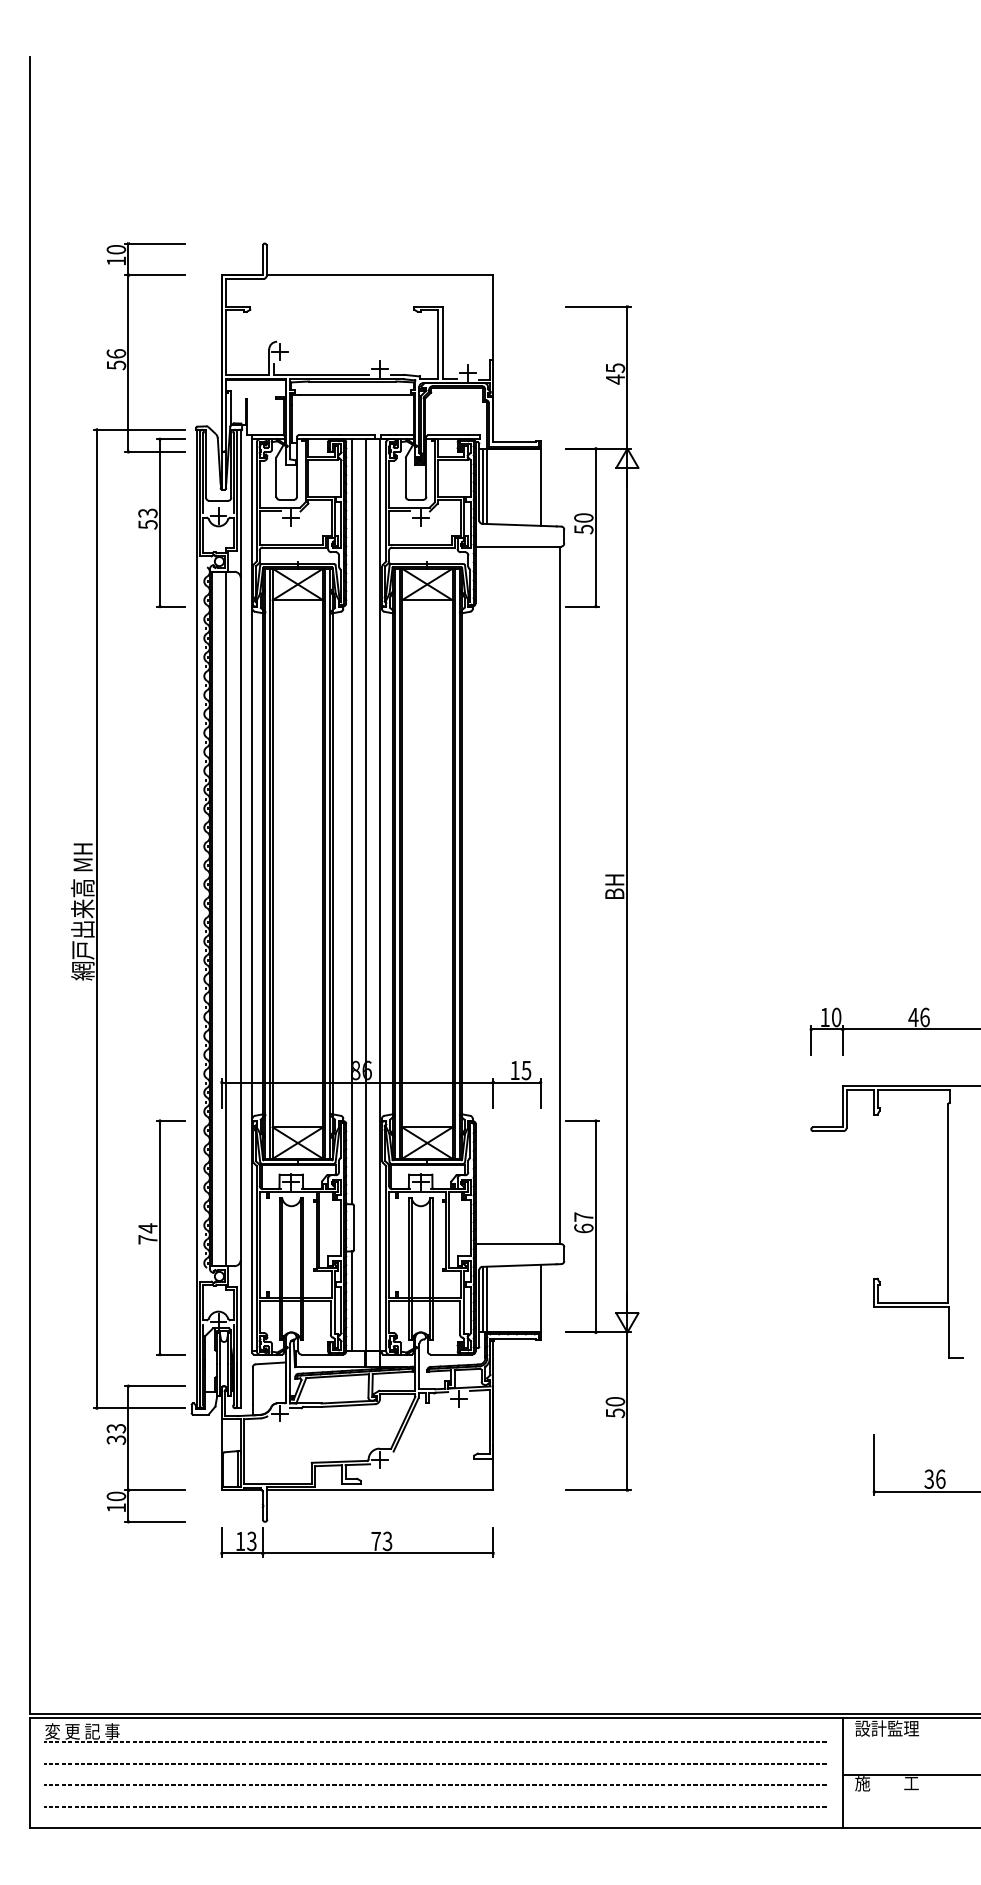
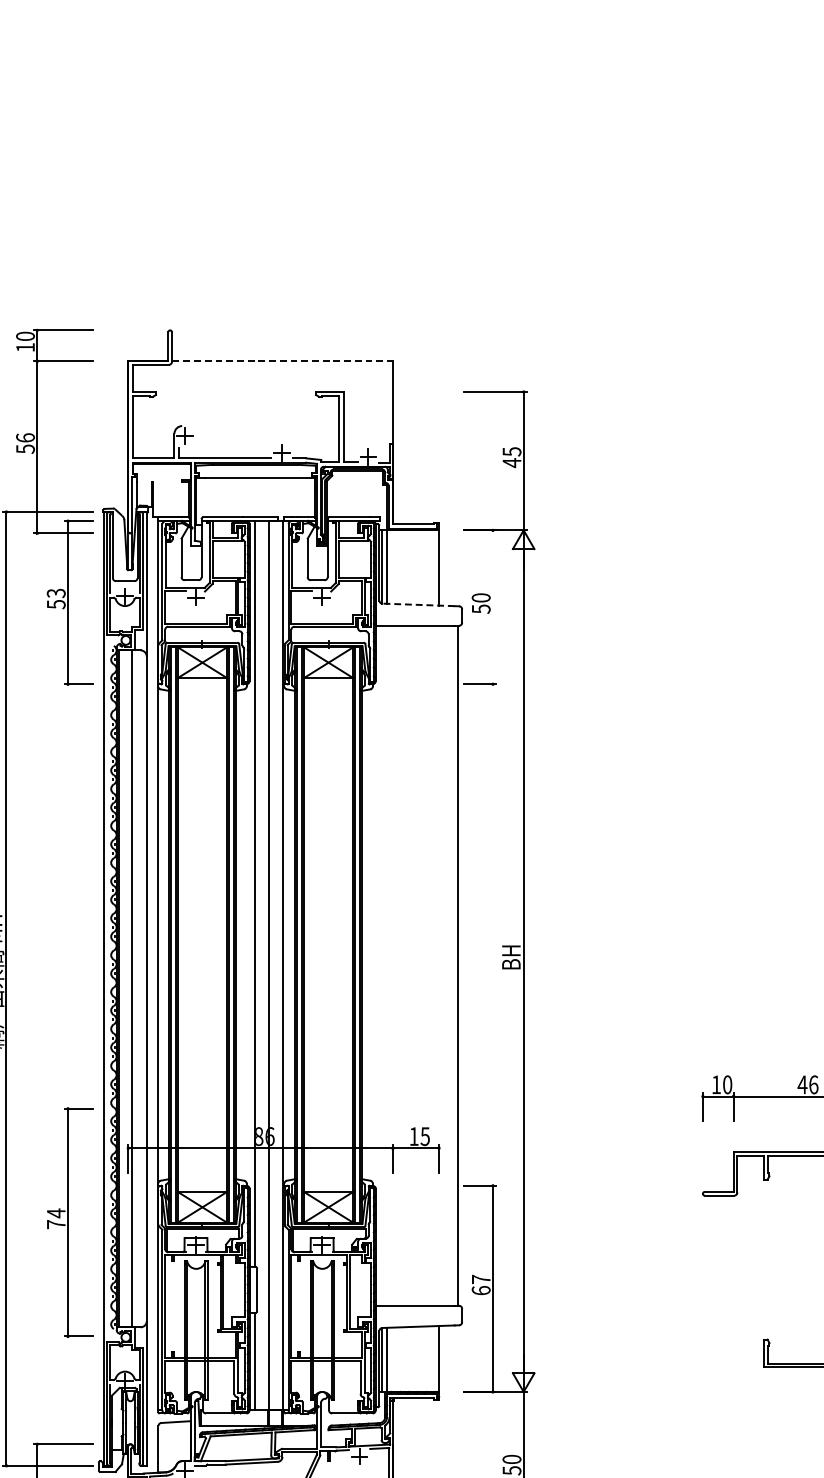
line: (380, 275) -> (282, 361), solid -> dashed
line: (519, 525) -> (418, 605), solid -> dashed
line: (595, 527) -> (492, 607), removed
part: (161, 1237) -> (69, 1222), moved

